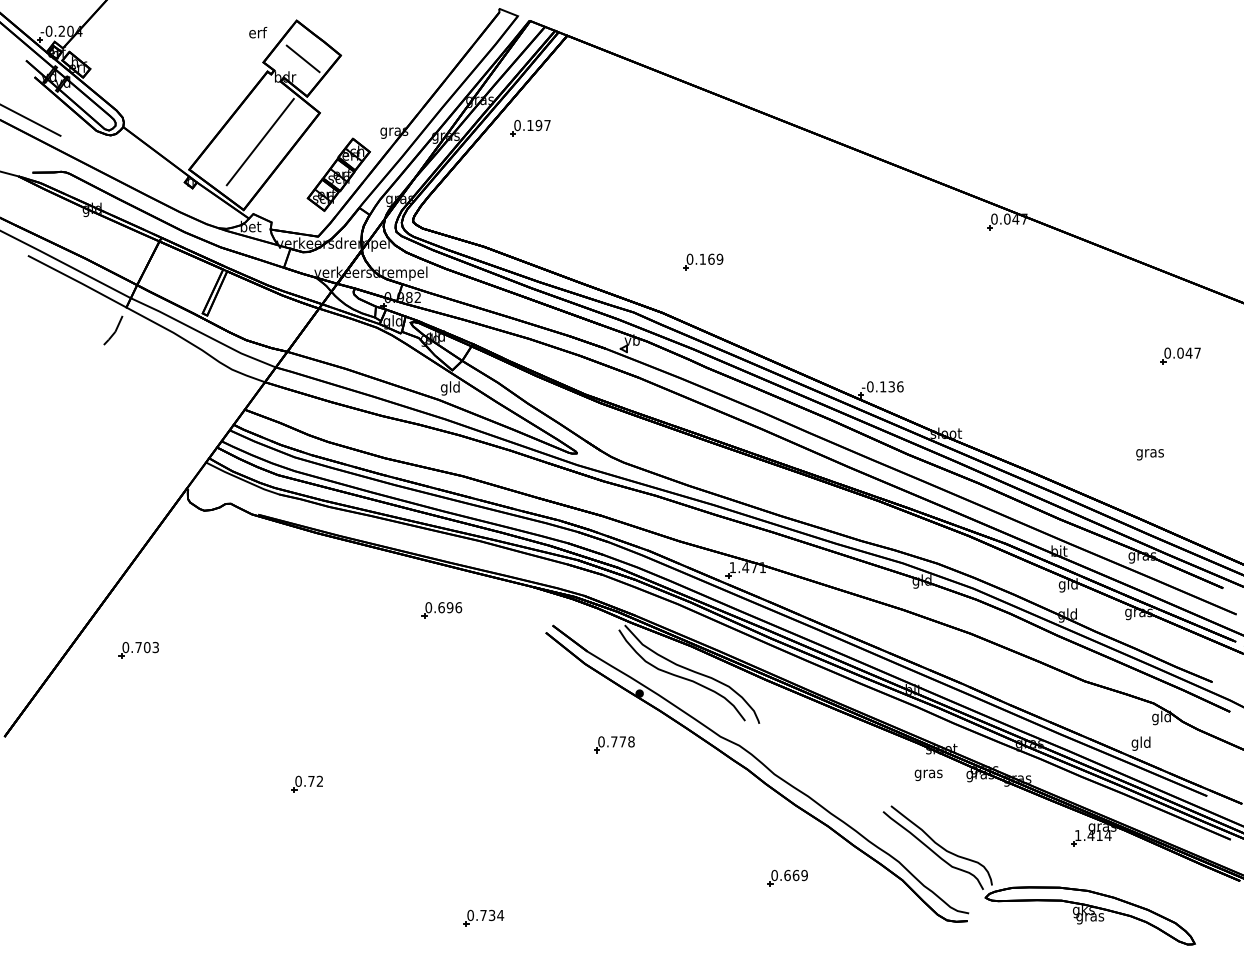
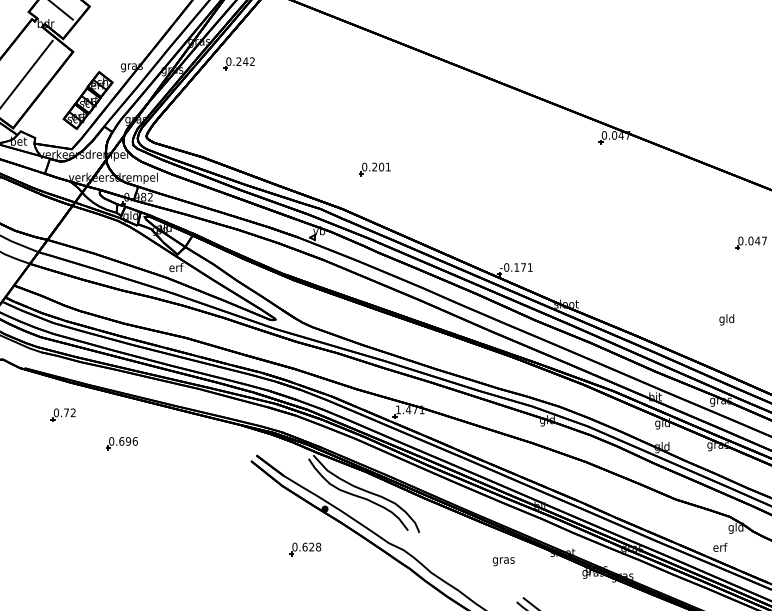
text: (538, 125) -> (245, 61), 0.197 -> 0.242
text: (711, 258) -> (381, 166), 0.169 -> 0.201
text: (895, 386) -> (526, 267), -0.136 -> -0.171
text: (449, 388) -> (175, 268), gld -> erf
text: (1149, 453) -> (726, 320), gras -> gld
part: (441, 610) -> (121, 443), moved
text: (618, 741) -> (308, 546), 0.778 -> 0.628
text: (1140, 743) -> (719, 548), gld -> erf
text: (928, 775) -> (503, 561), moved
part: (306, 783) -> (62, 414), moved

